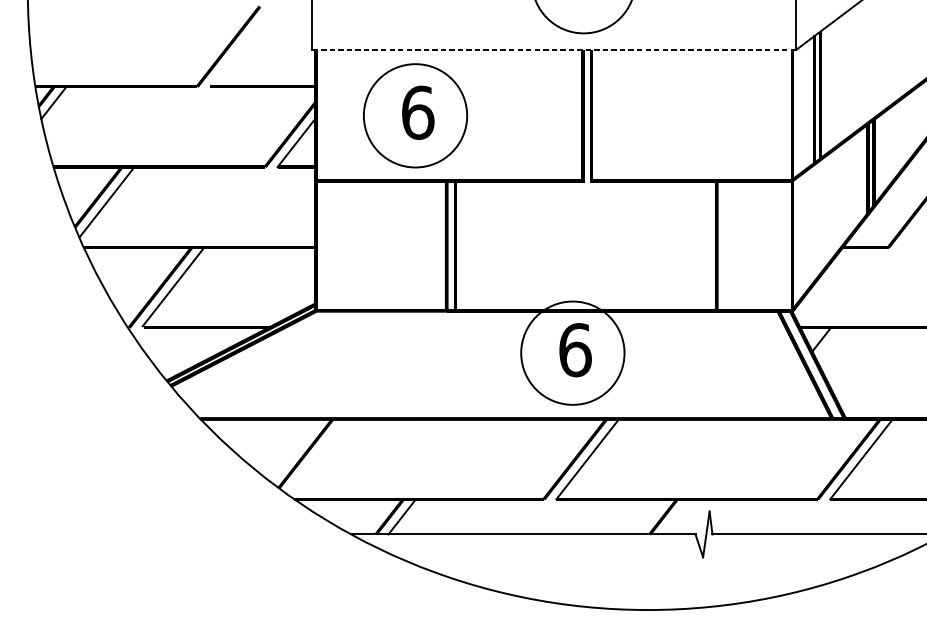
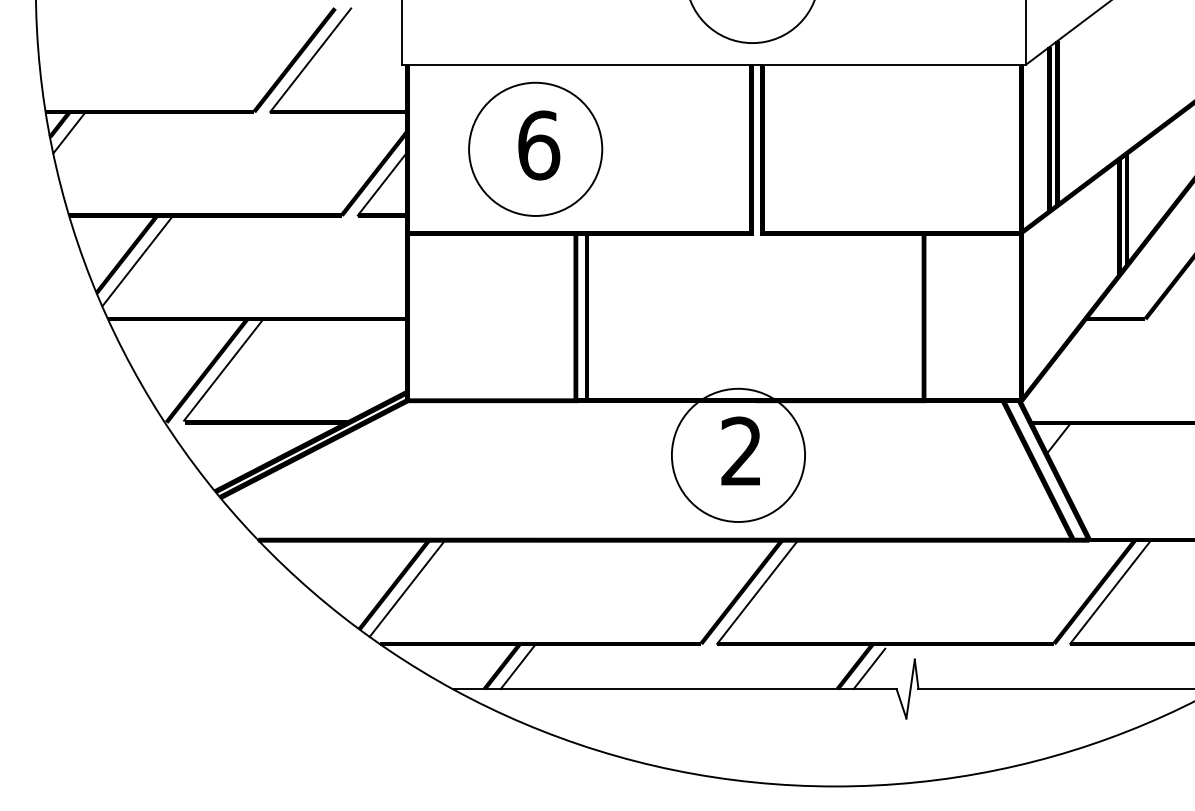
line: (240, 46) -> (310, 59), added
line: (553, 49) -> (713, 64), dashed -> solid
text: (575, 350) -> (742, 451), 6 -> 2
line: (316, 456) -> (407, 588), added
line: (674, 518) -> (869, 668), added

